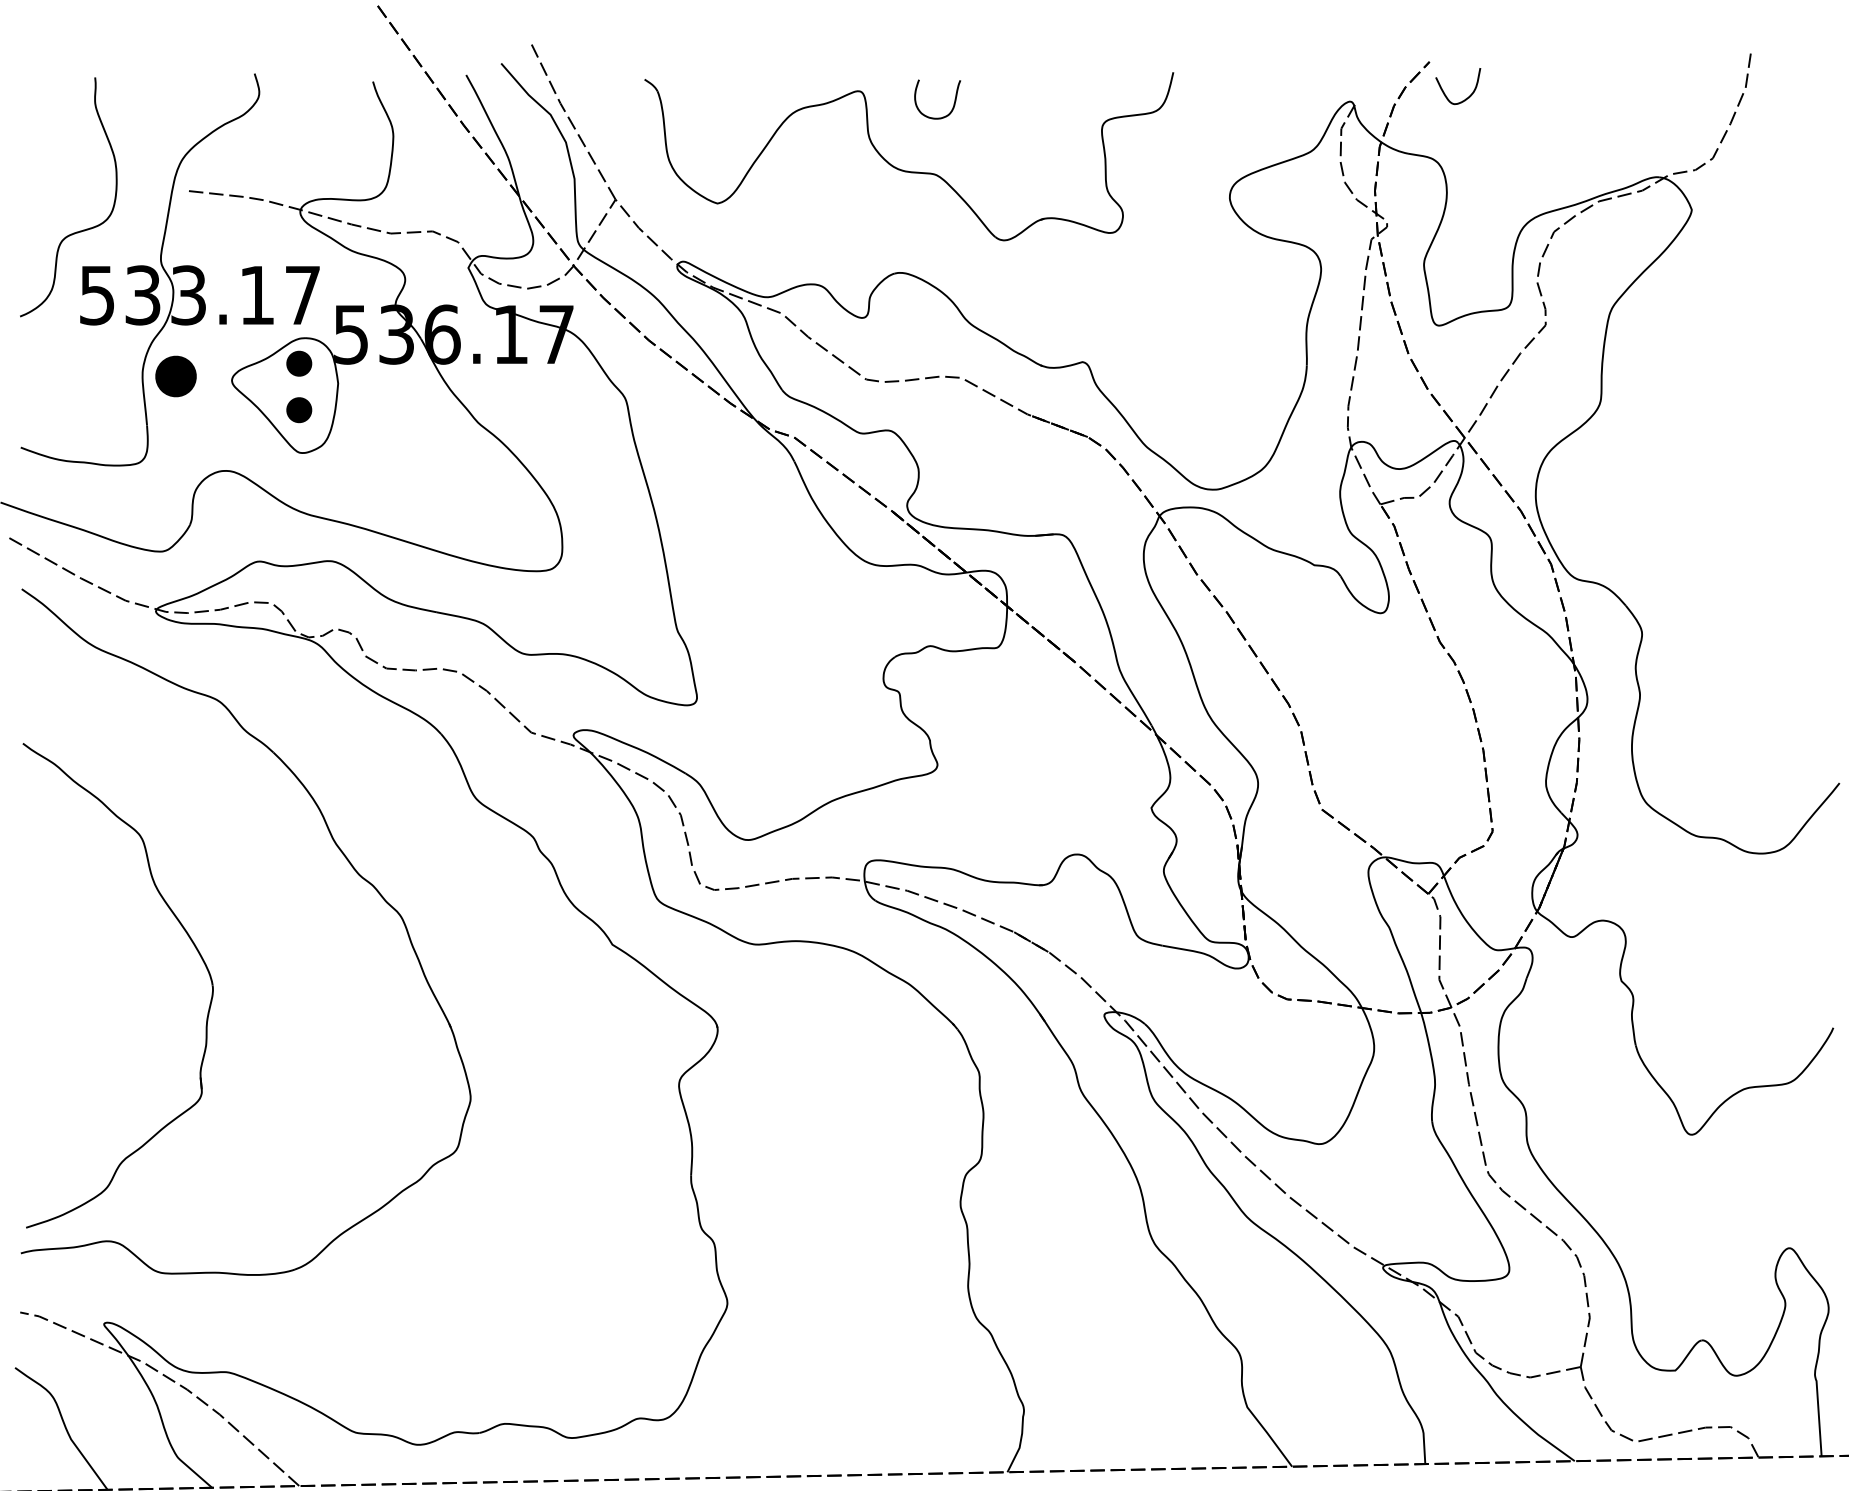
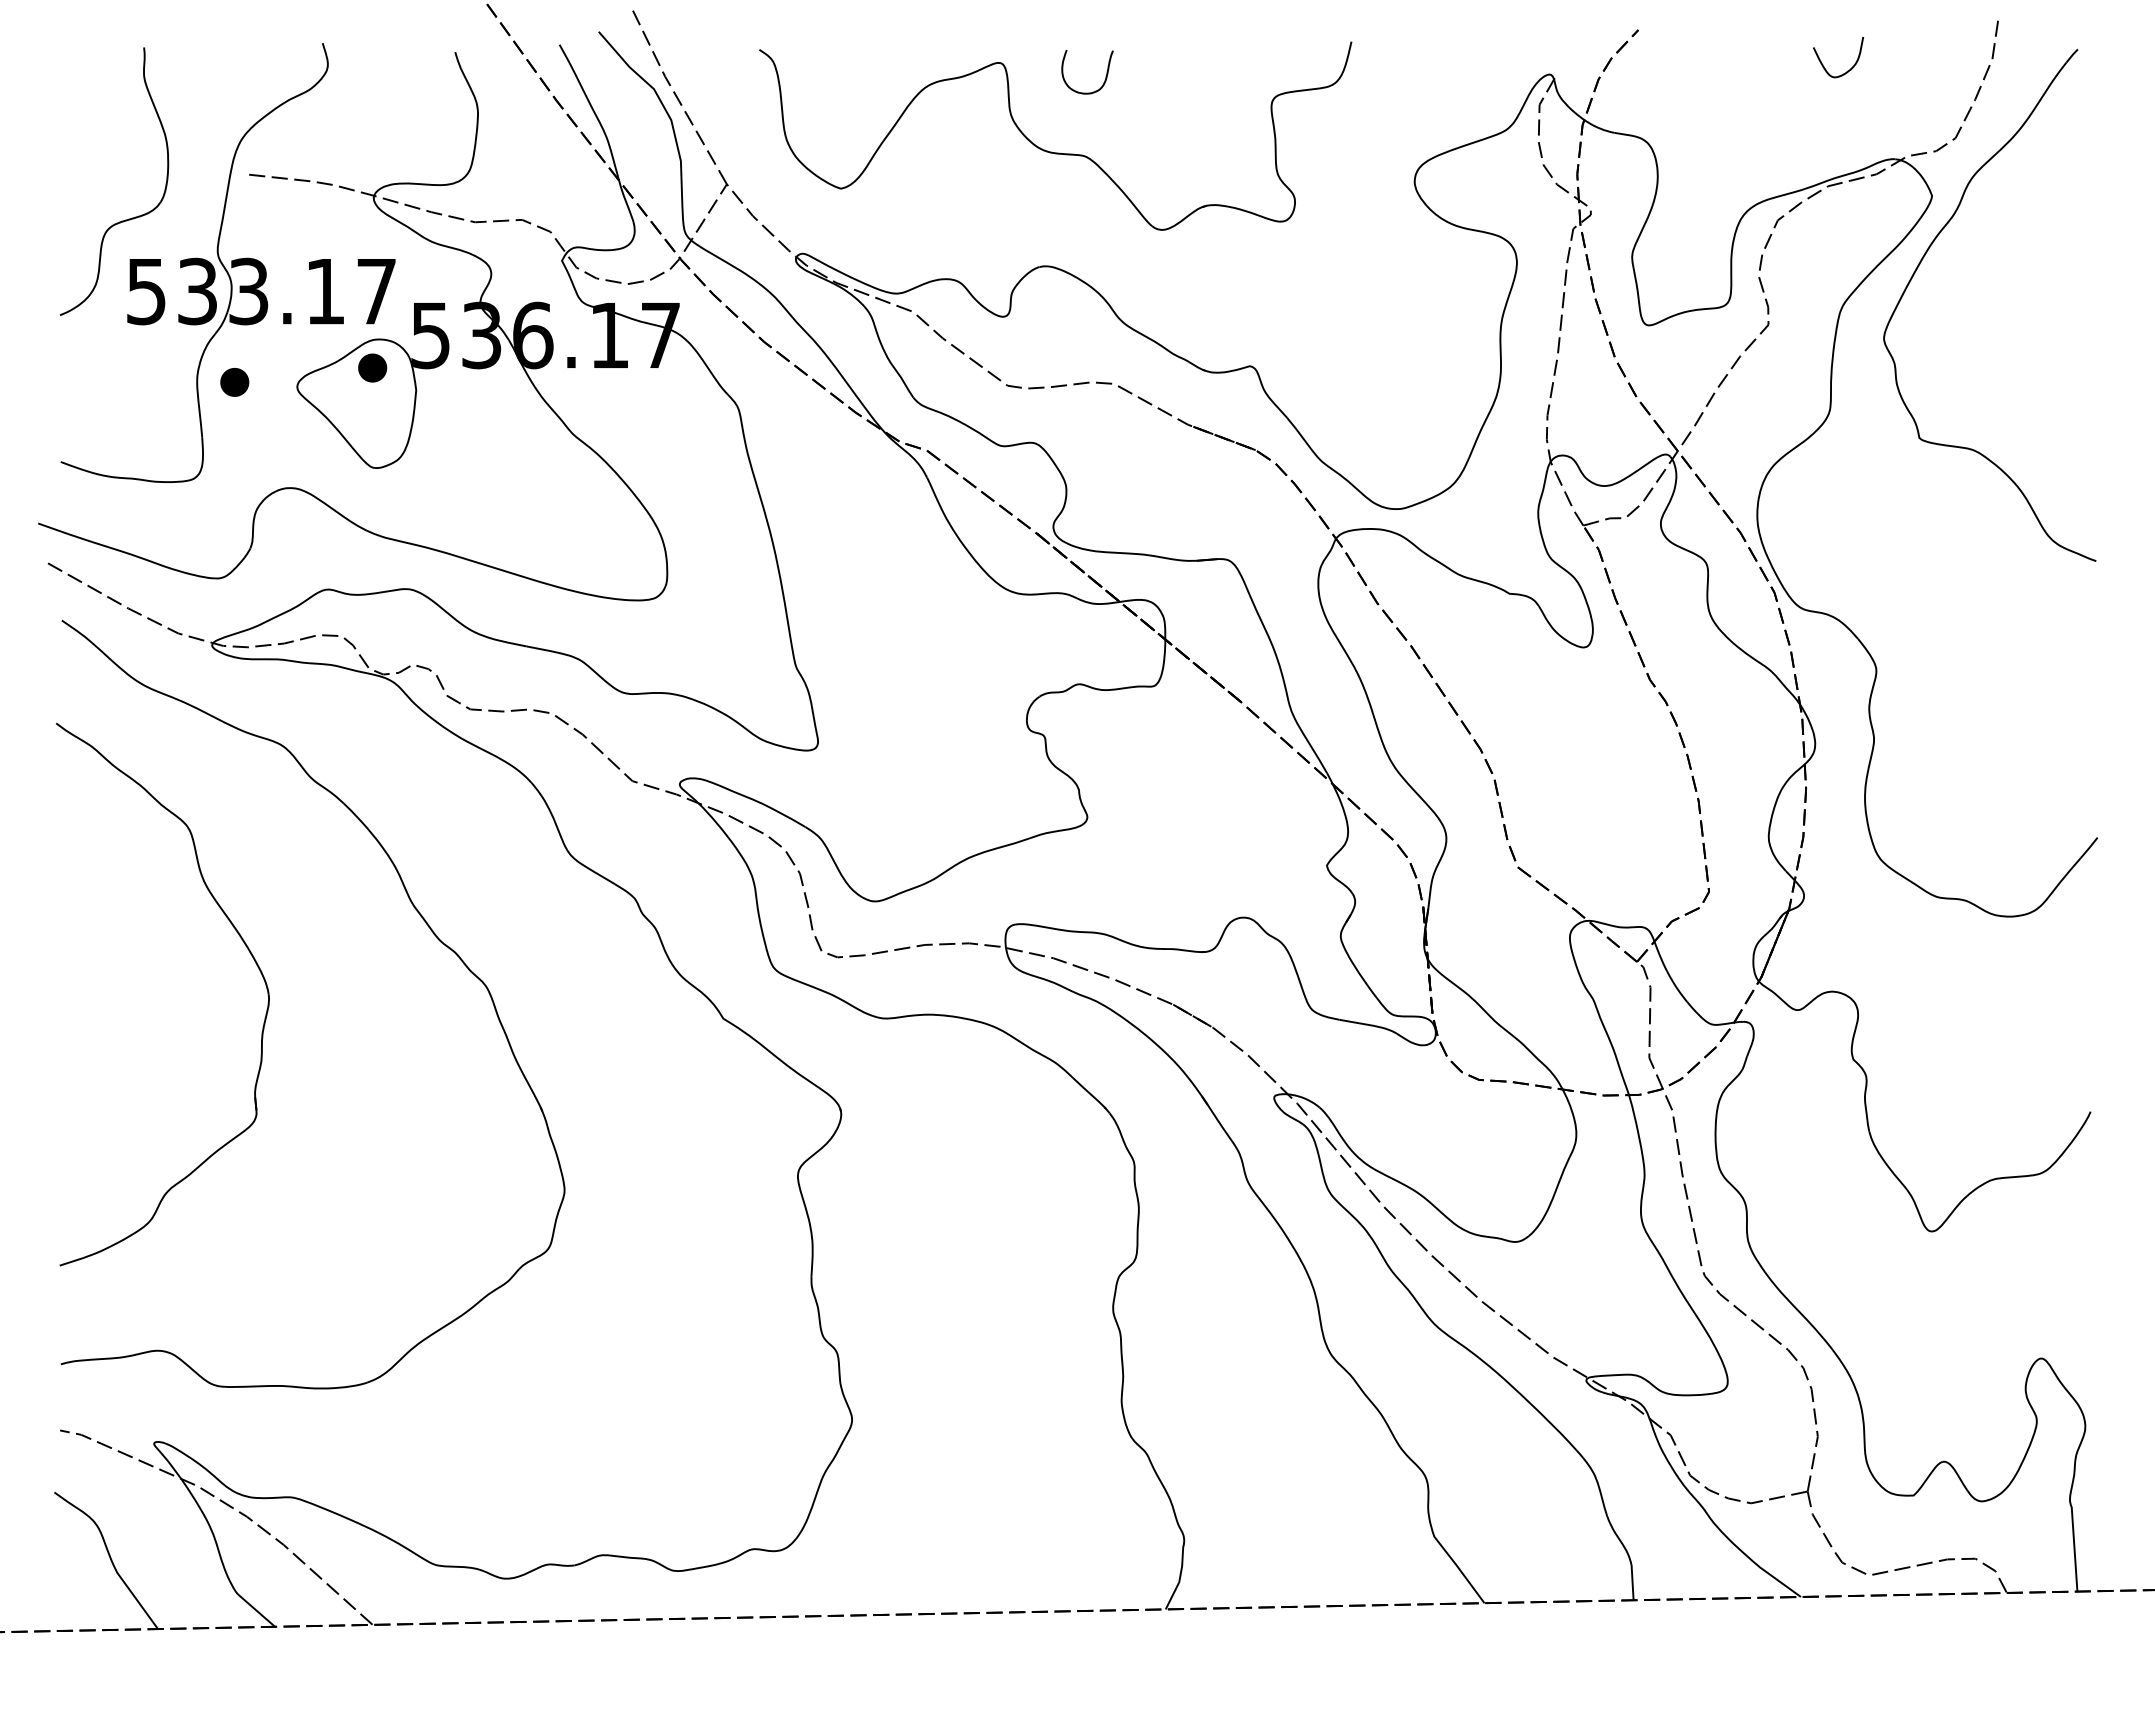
curve: (1466, 98) -> (1847, 70), moved
part: (1680, 273) -> (1919, 266), added
part: (175, 376) -> (234, 382), size x0.62
part: (299, 409) -> (372, 419), removed
part: (191, 942) -> (245, 946), moved

